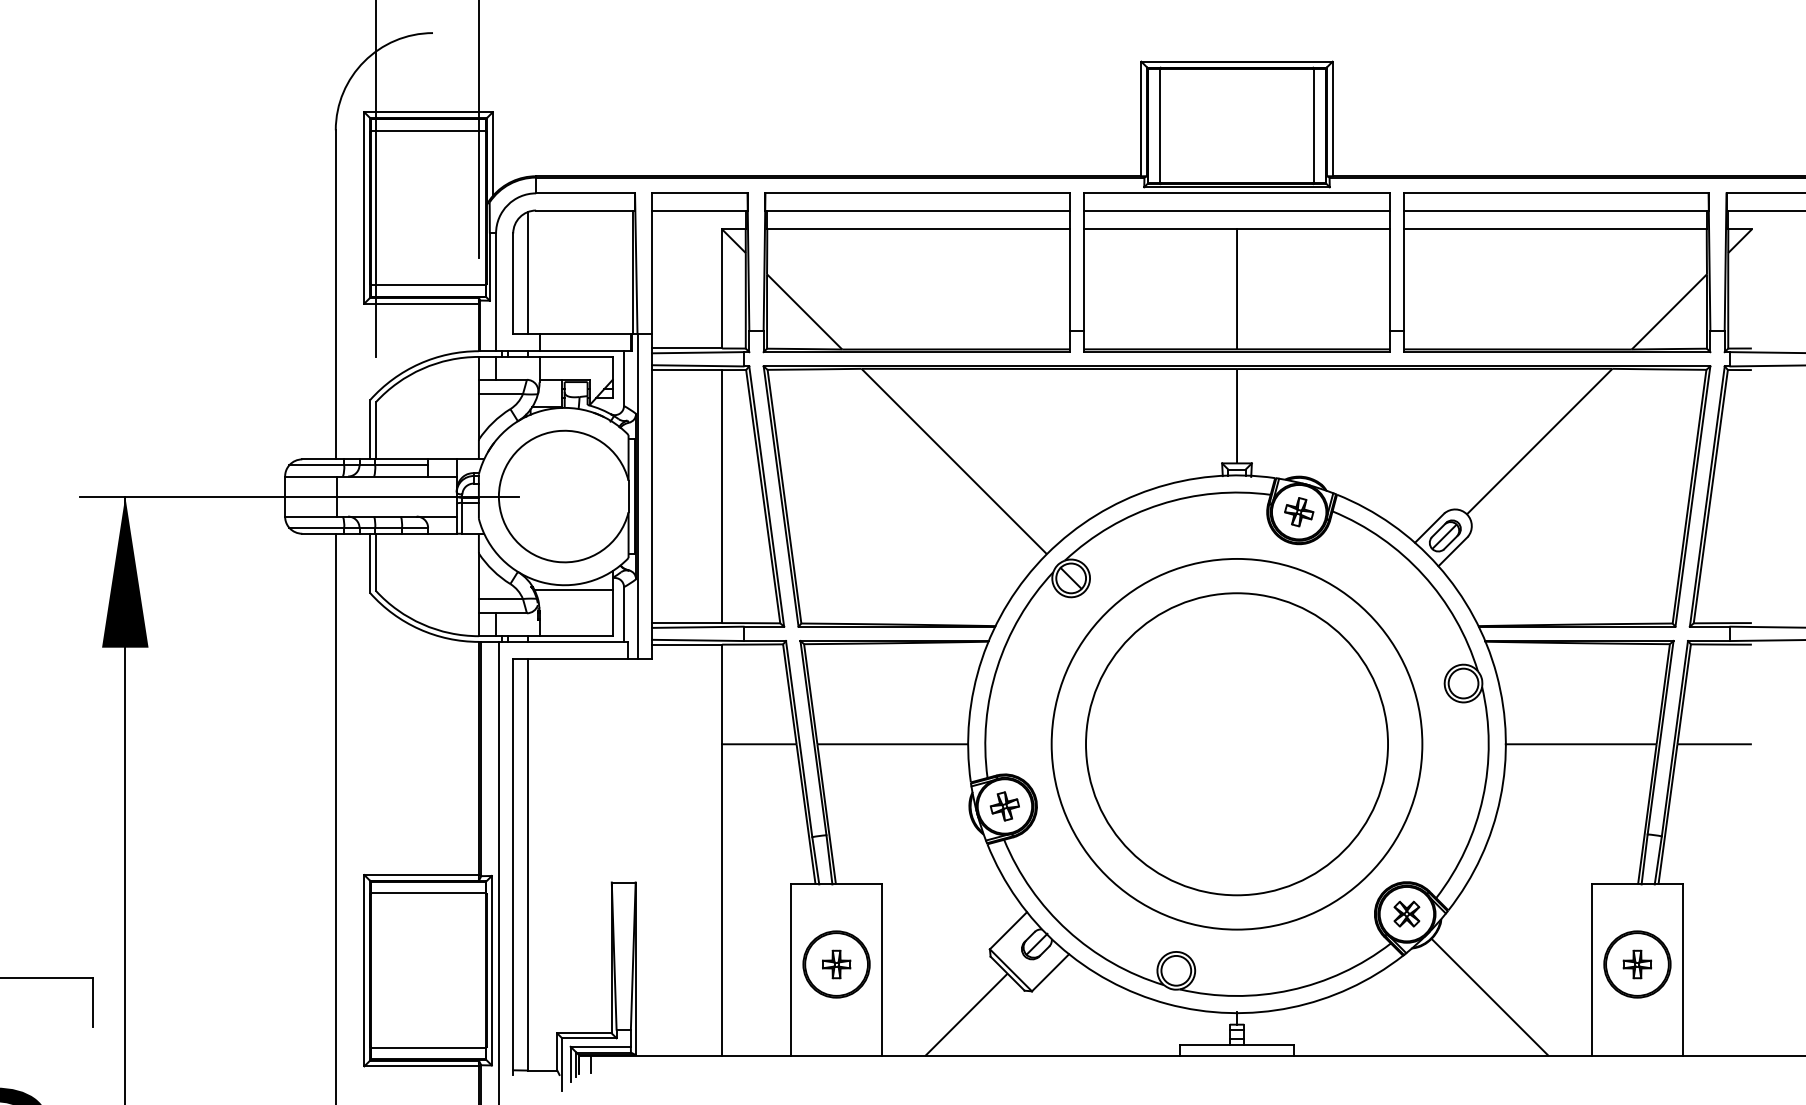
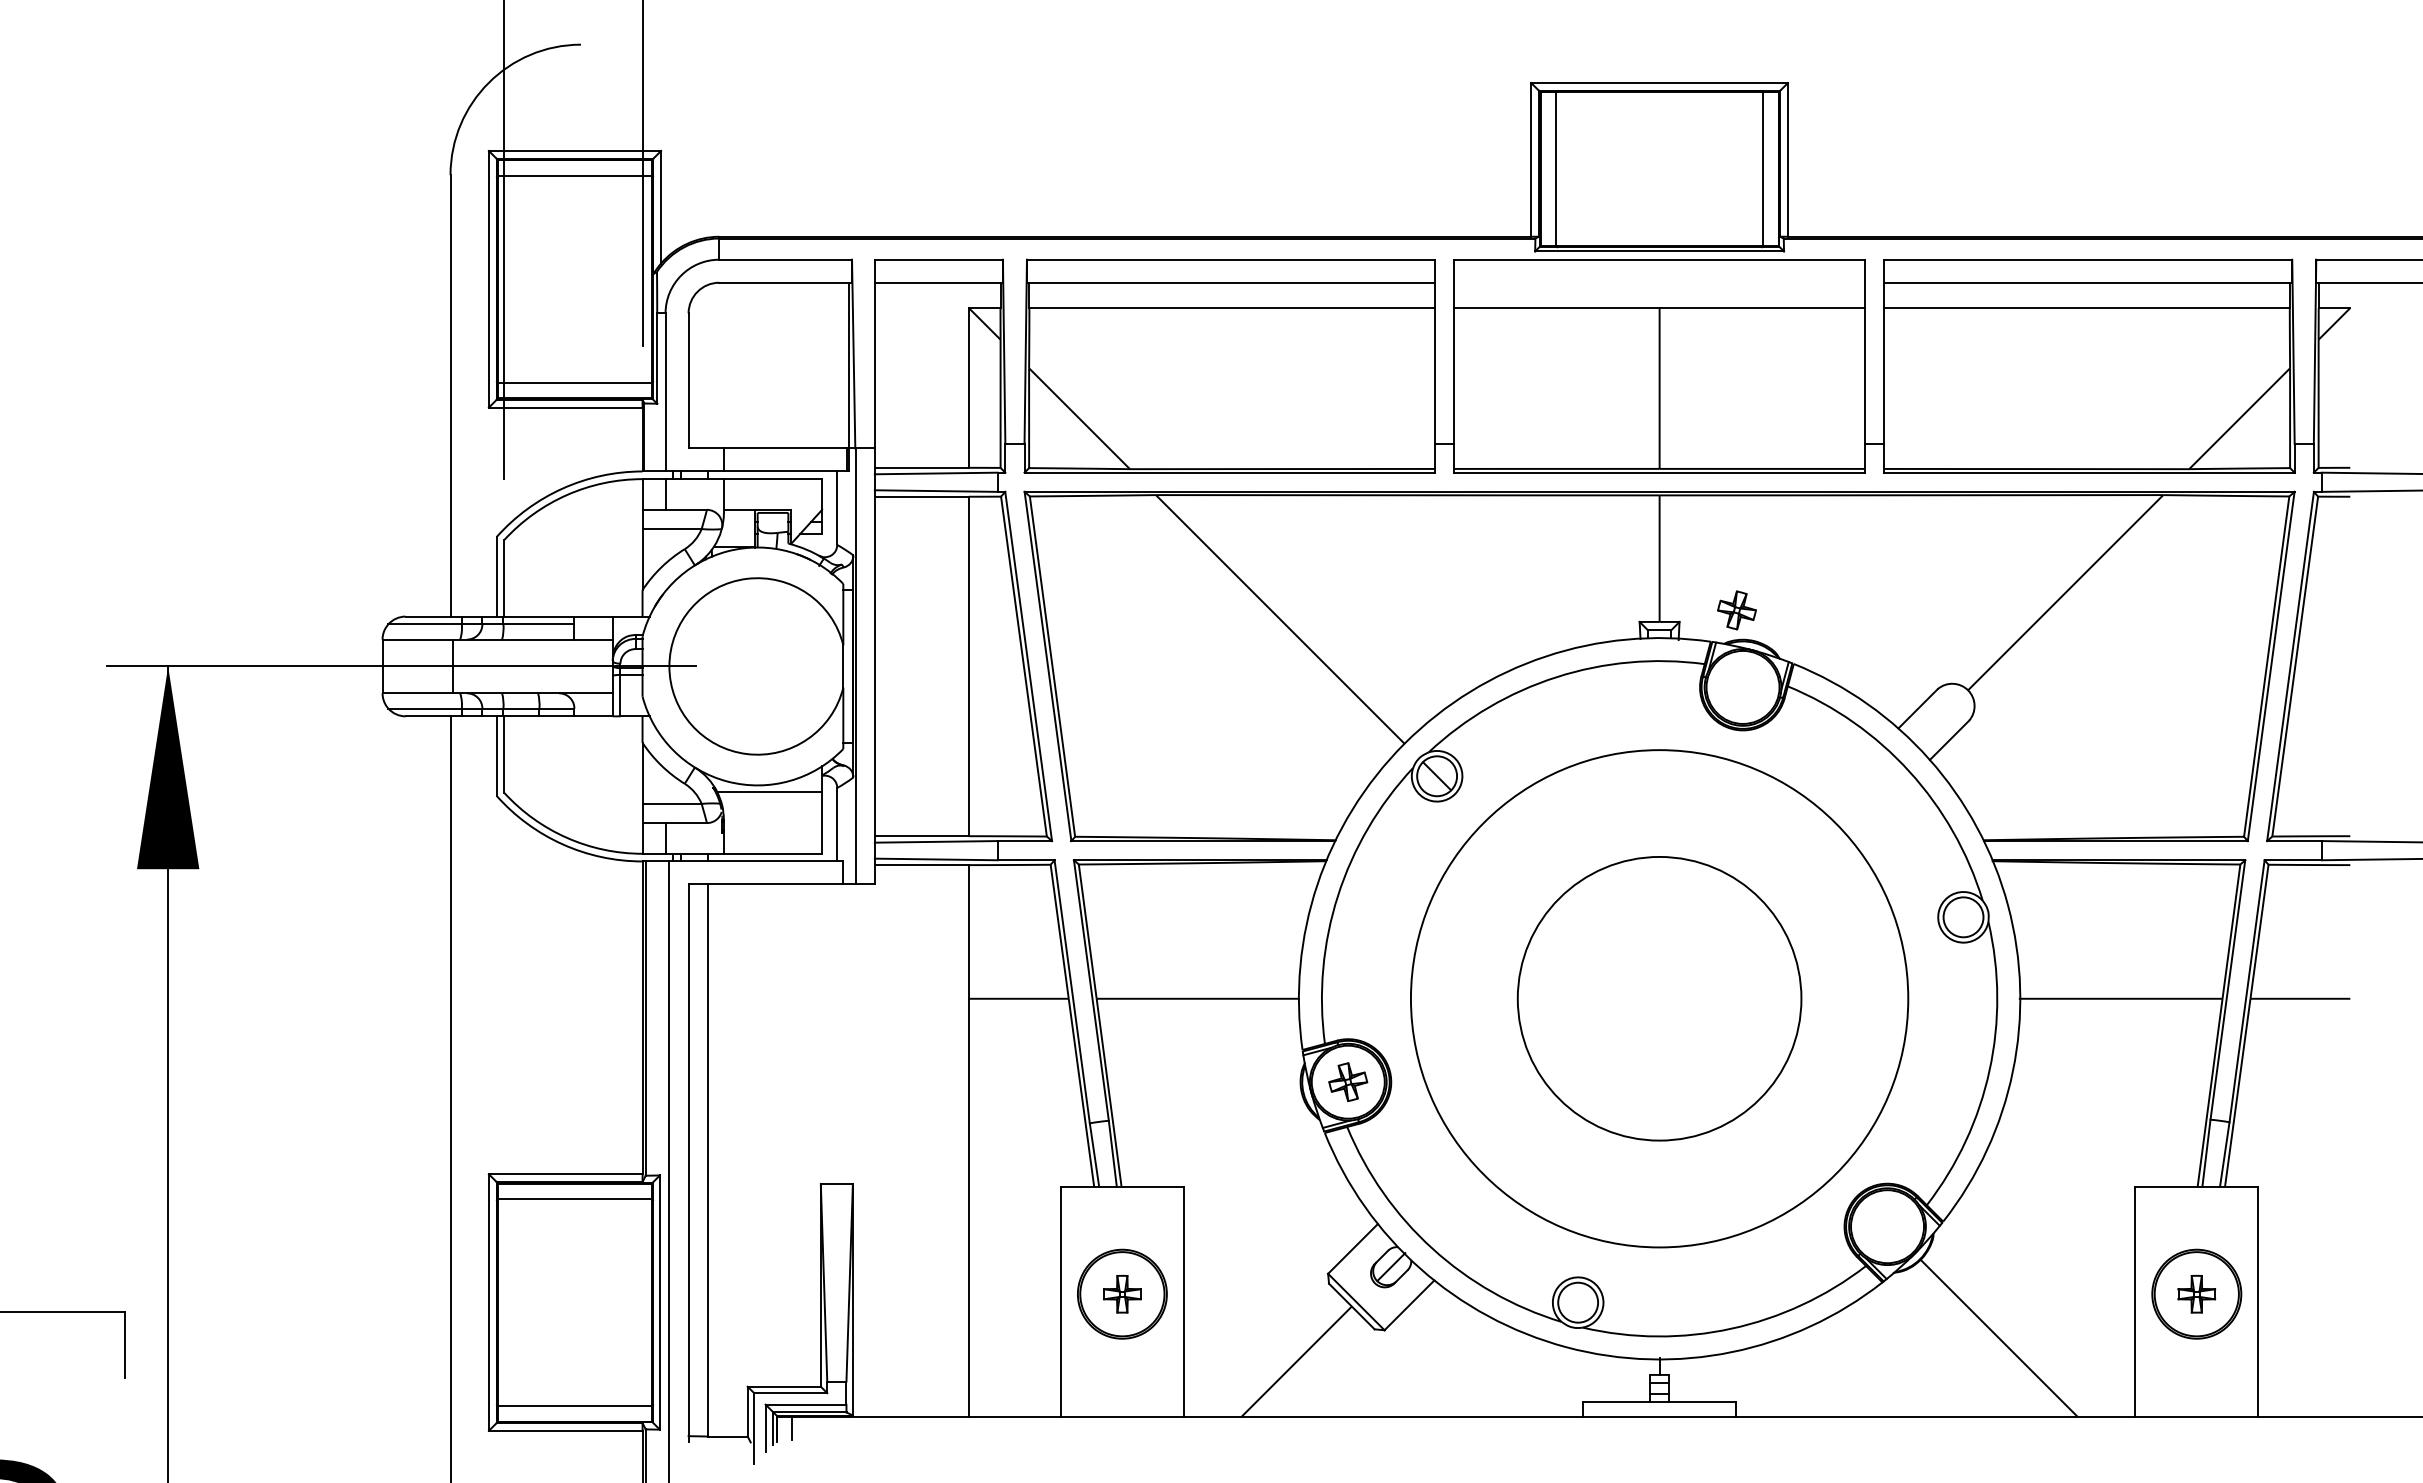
line: (1236, 210) -> (1659, 282), removed
line: (527, 272) -> (707, 366), removed
part: (1298, 512) -> (1736, 610), moved
part: (1444, 535) -> (1938, 718), removed
circle: (1236, 744) -> (1659, 998), size x0.7
part: (1406, 914) -> (1887, 1226), removed

